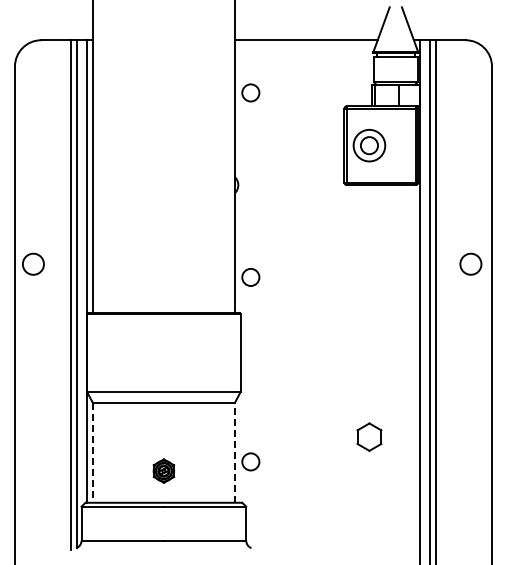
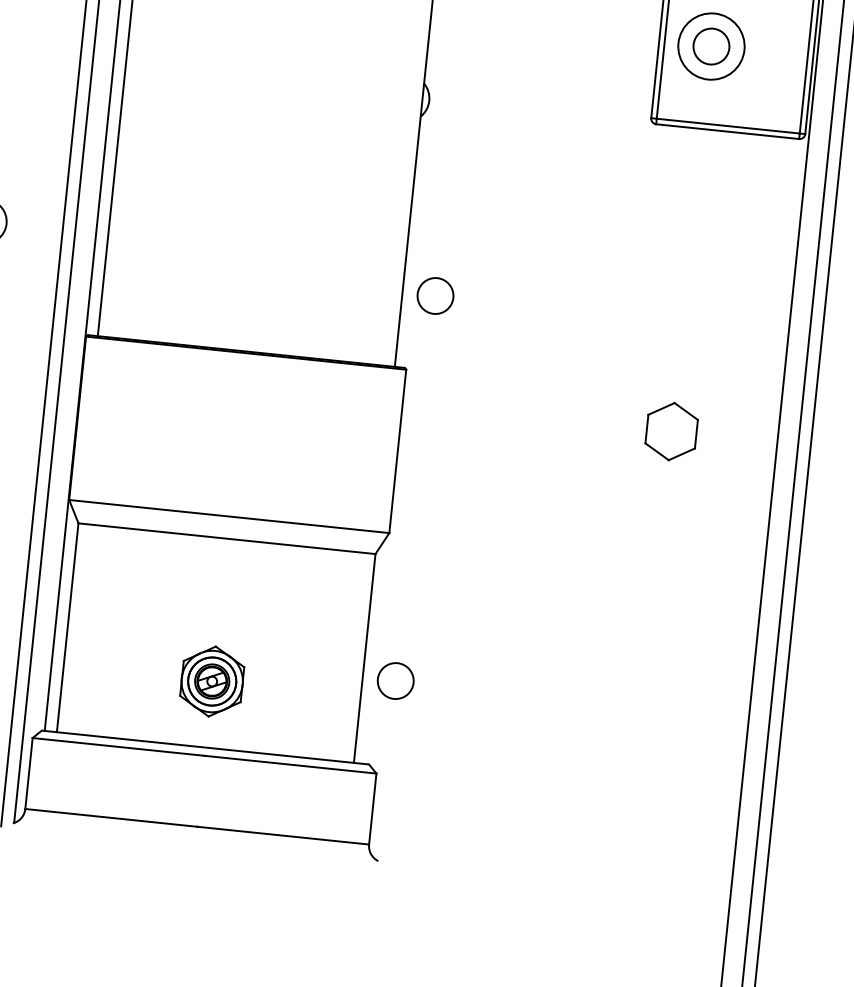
part: (369, 436) -> (671, 430), moved
line: (235, 452) -> (365, 658), dashed -> solid
line: (92, 453) -> (67, 629), dashed -> solid
part: (163, 470) -> (211, 680), size x1.43

